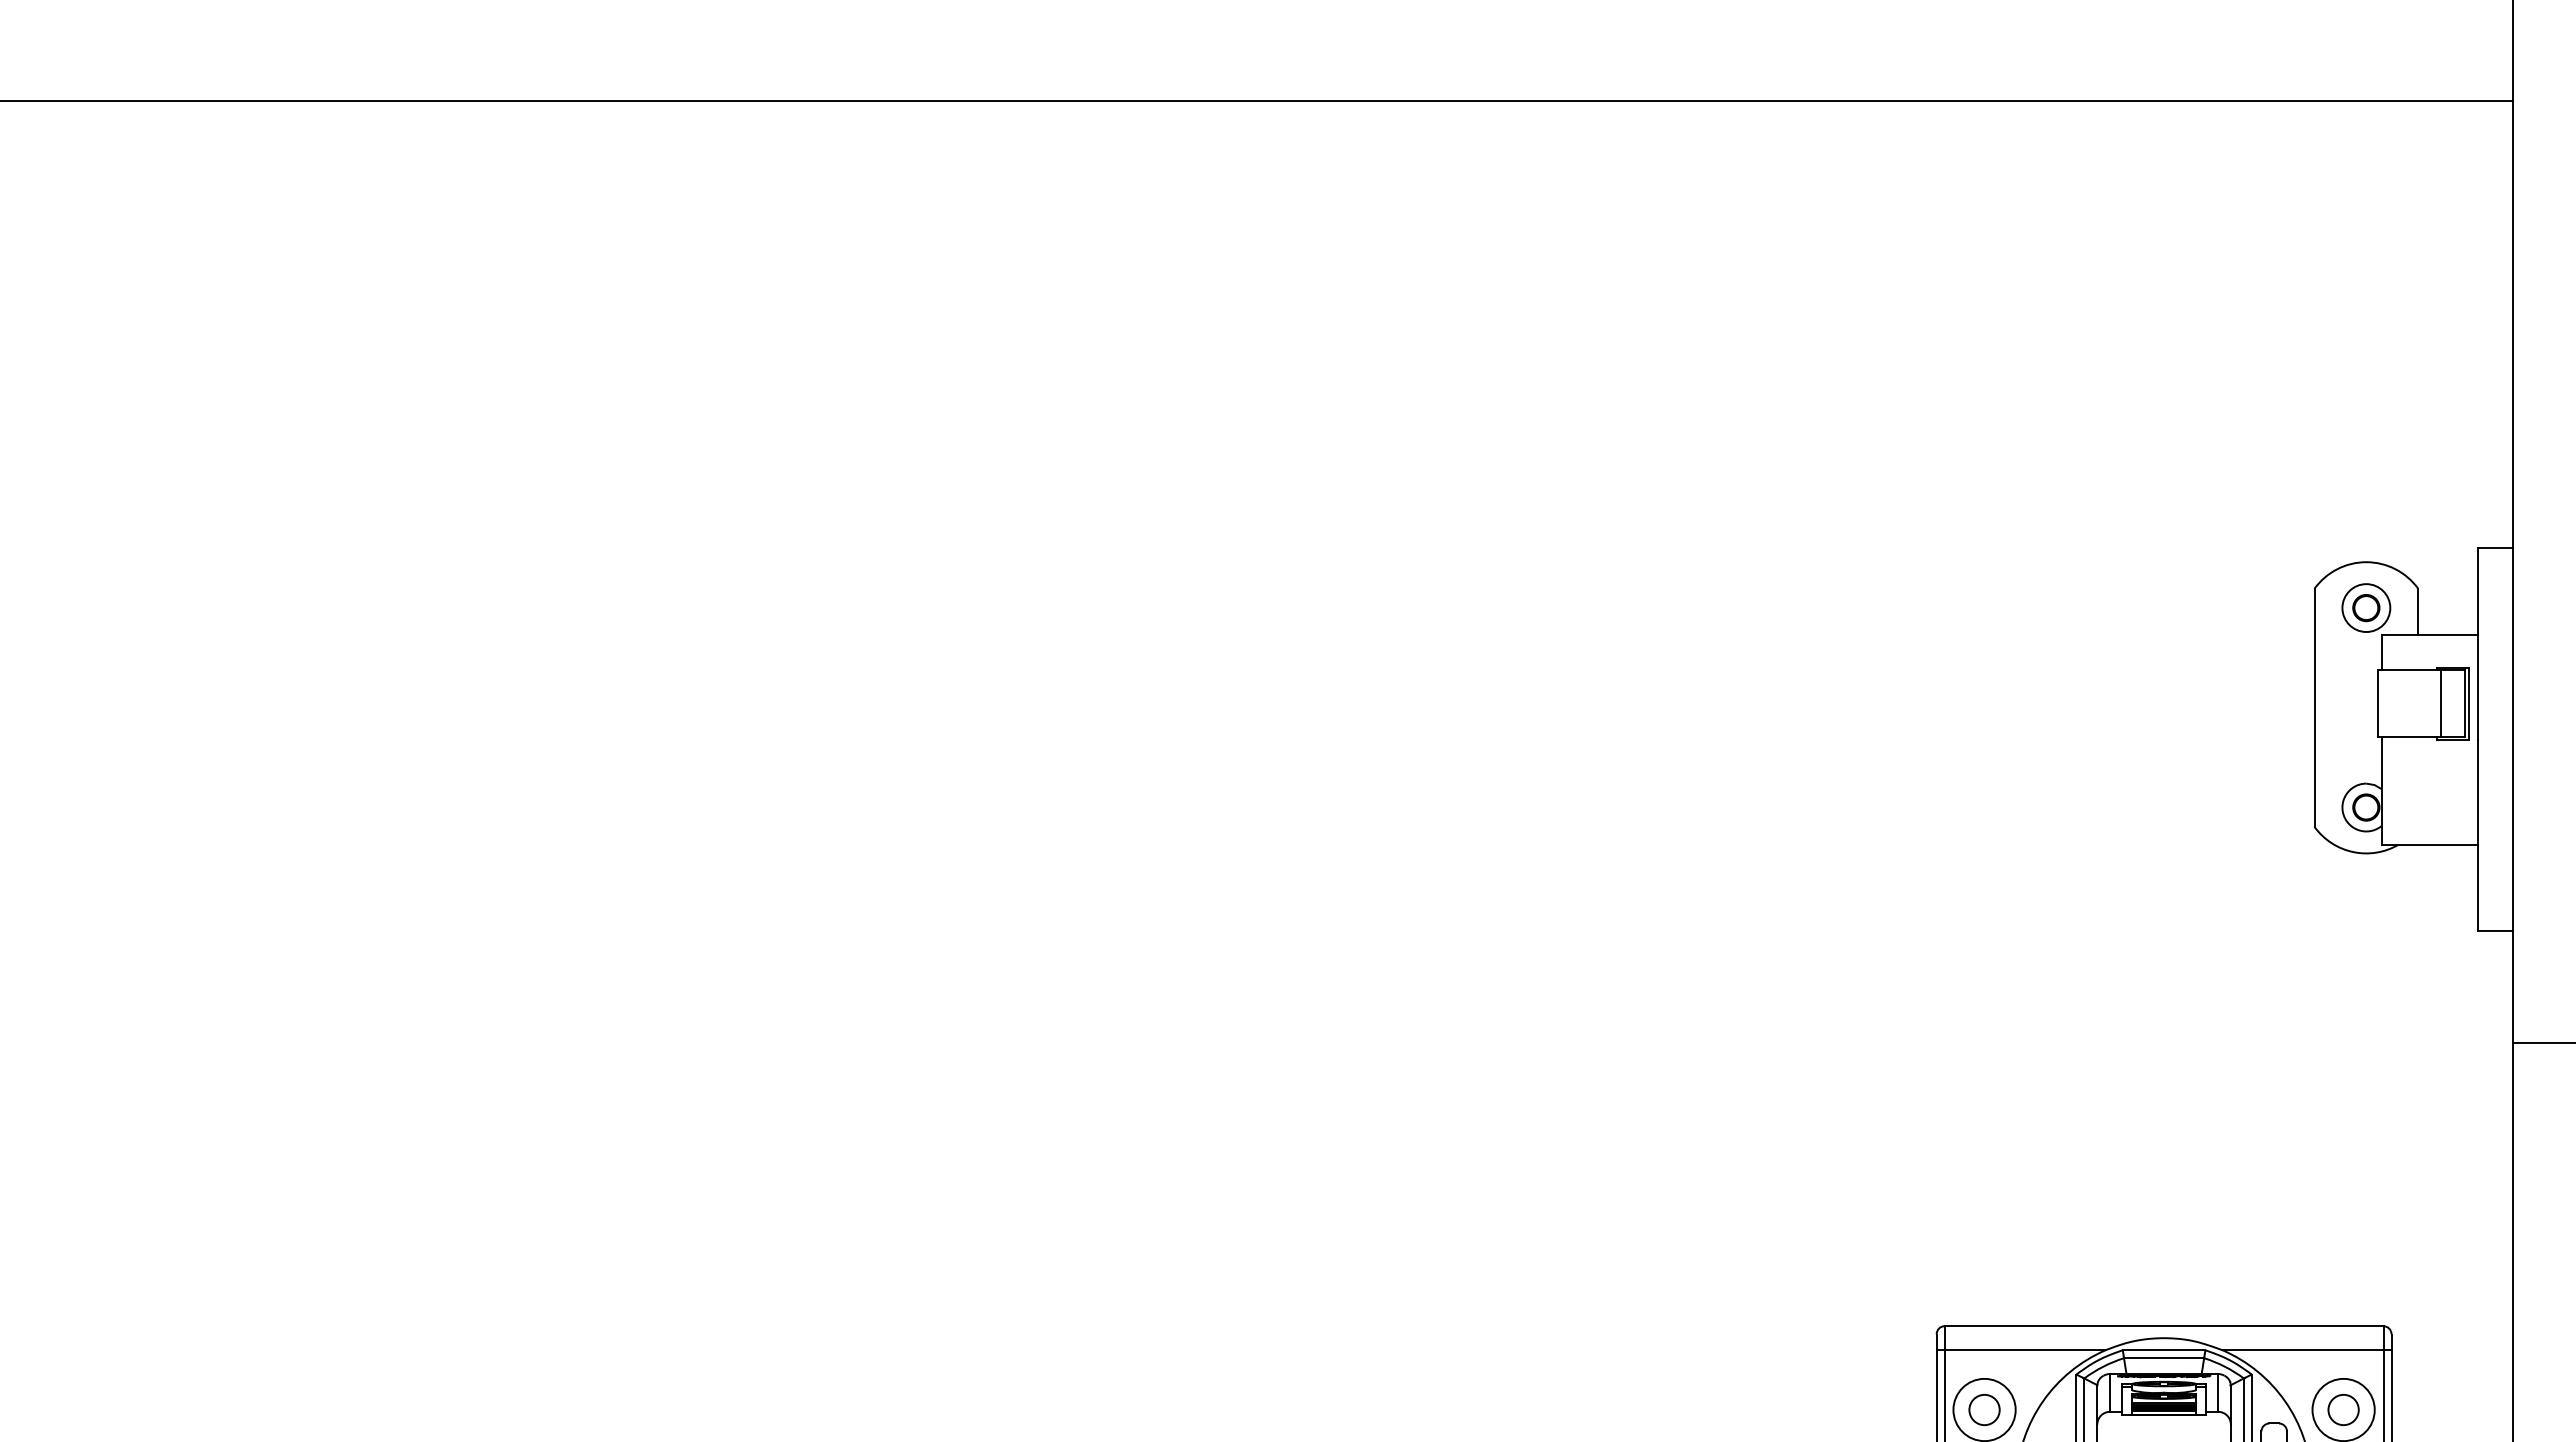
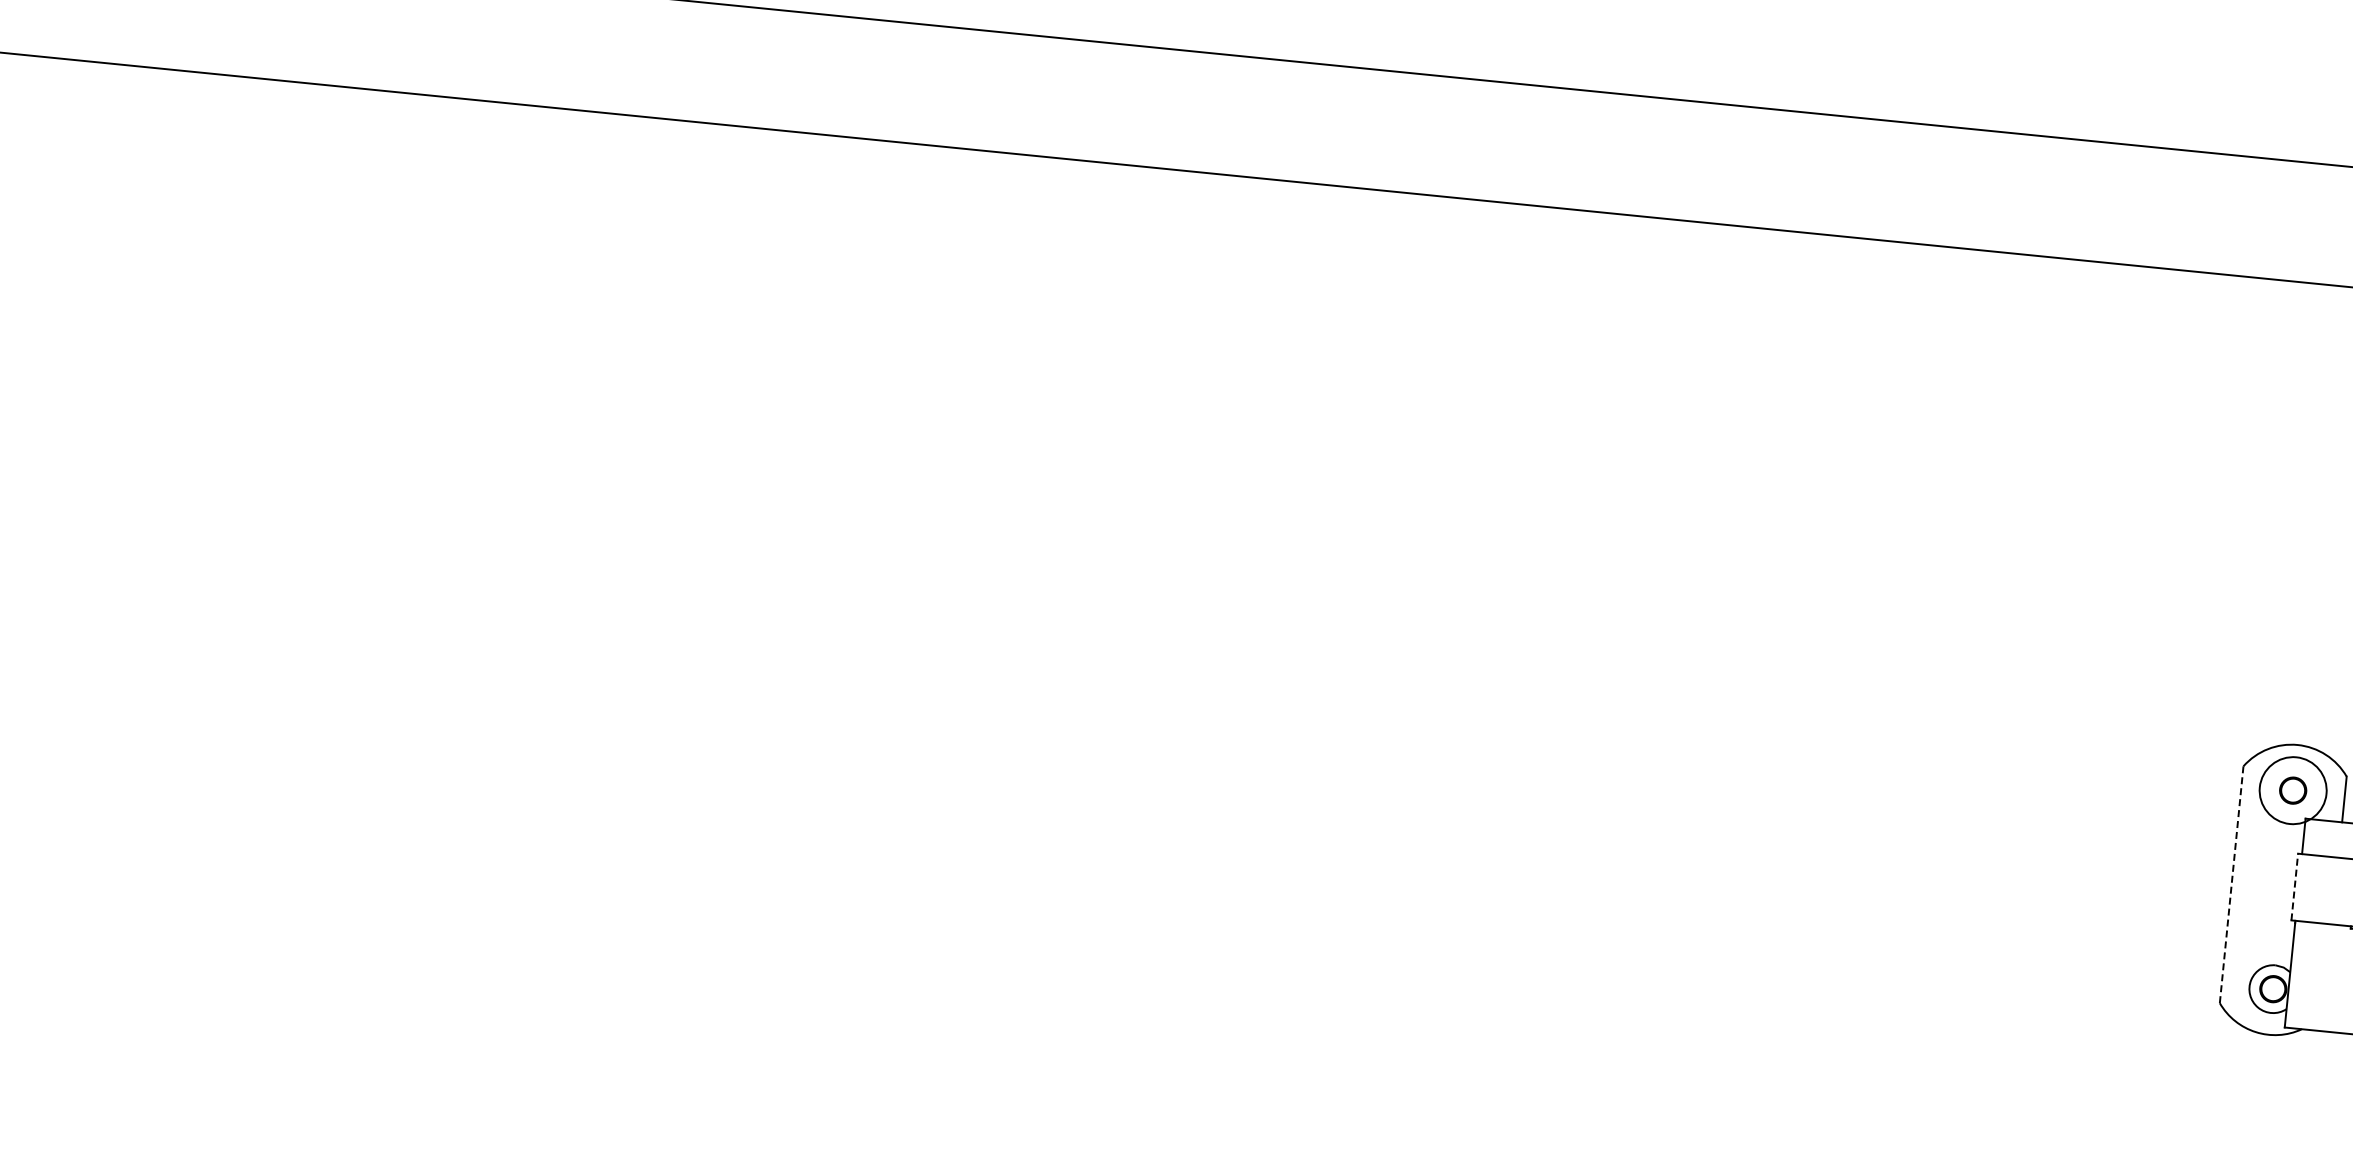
circle: (2366, 608) -> (2293, 791), size x1.4
line: (2377, 703) -> (2294, 886), solid -> dashed
line: (2314, 707) -> (2231, 884), solid -> dashed

